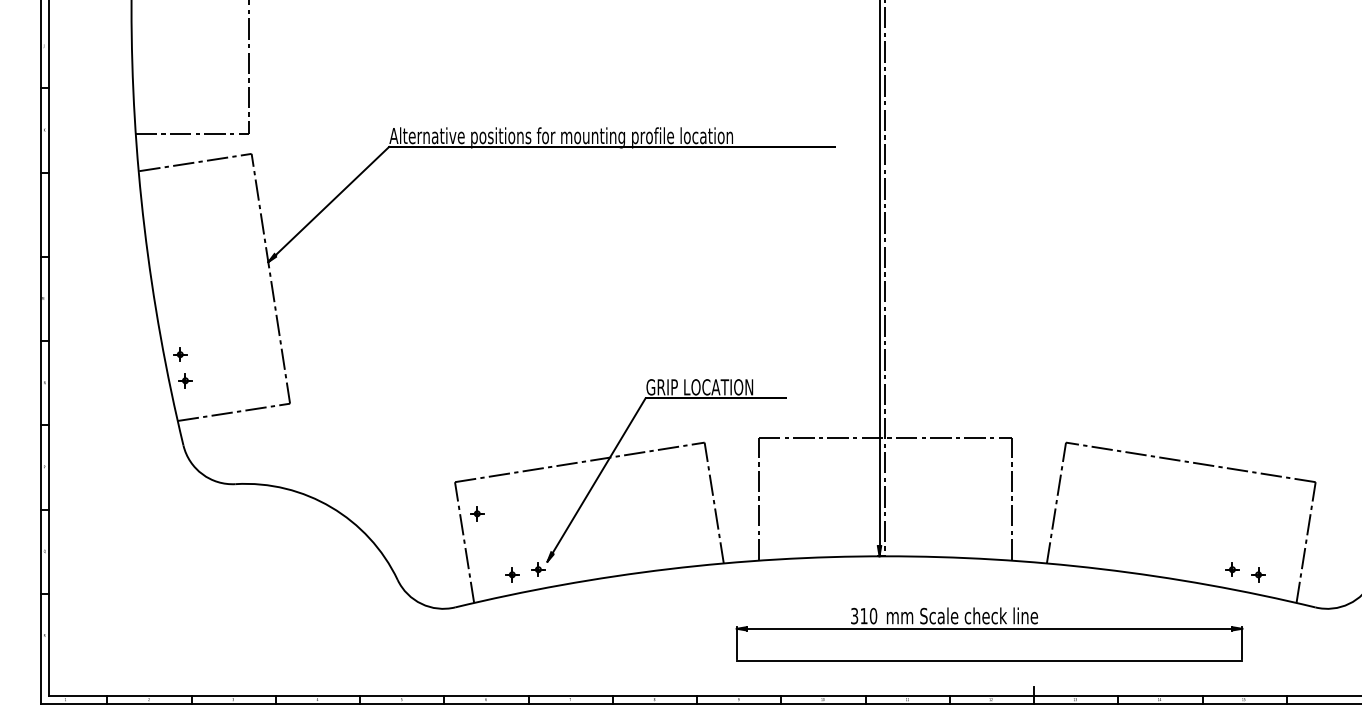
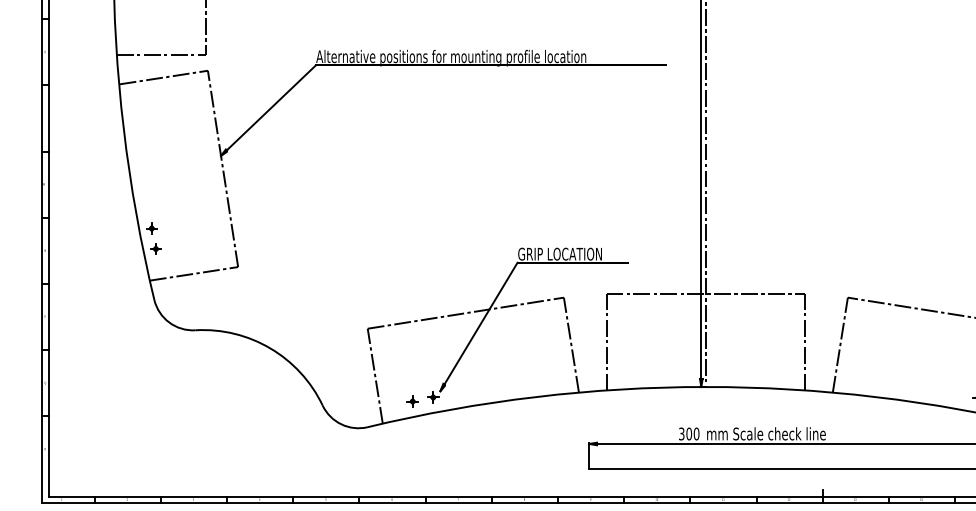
part: (477, 513) -> (385, 353), removed
text: (863, 615) -> (688, 433), 310 -> 300

